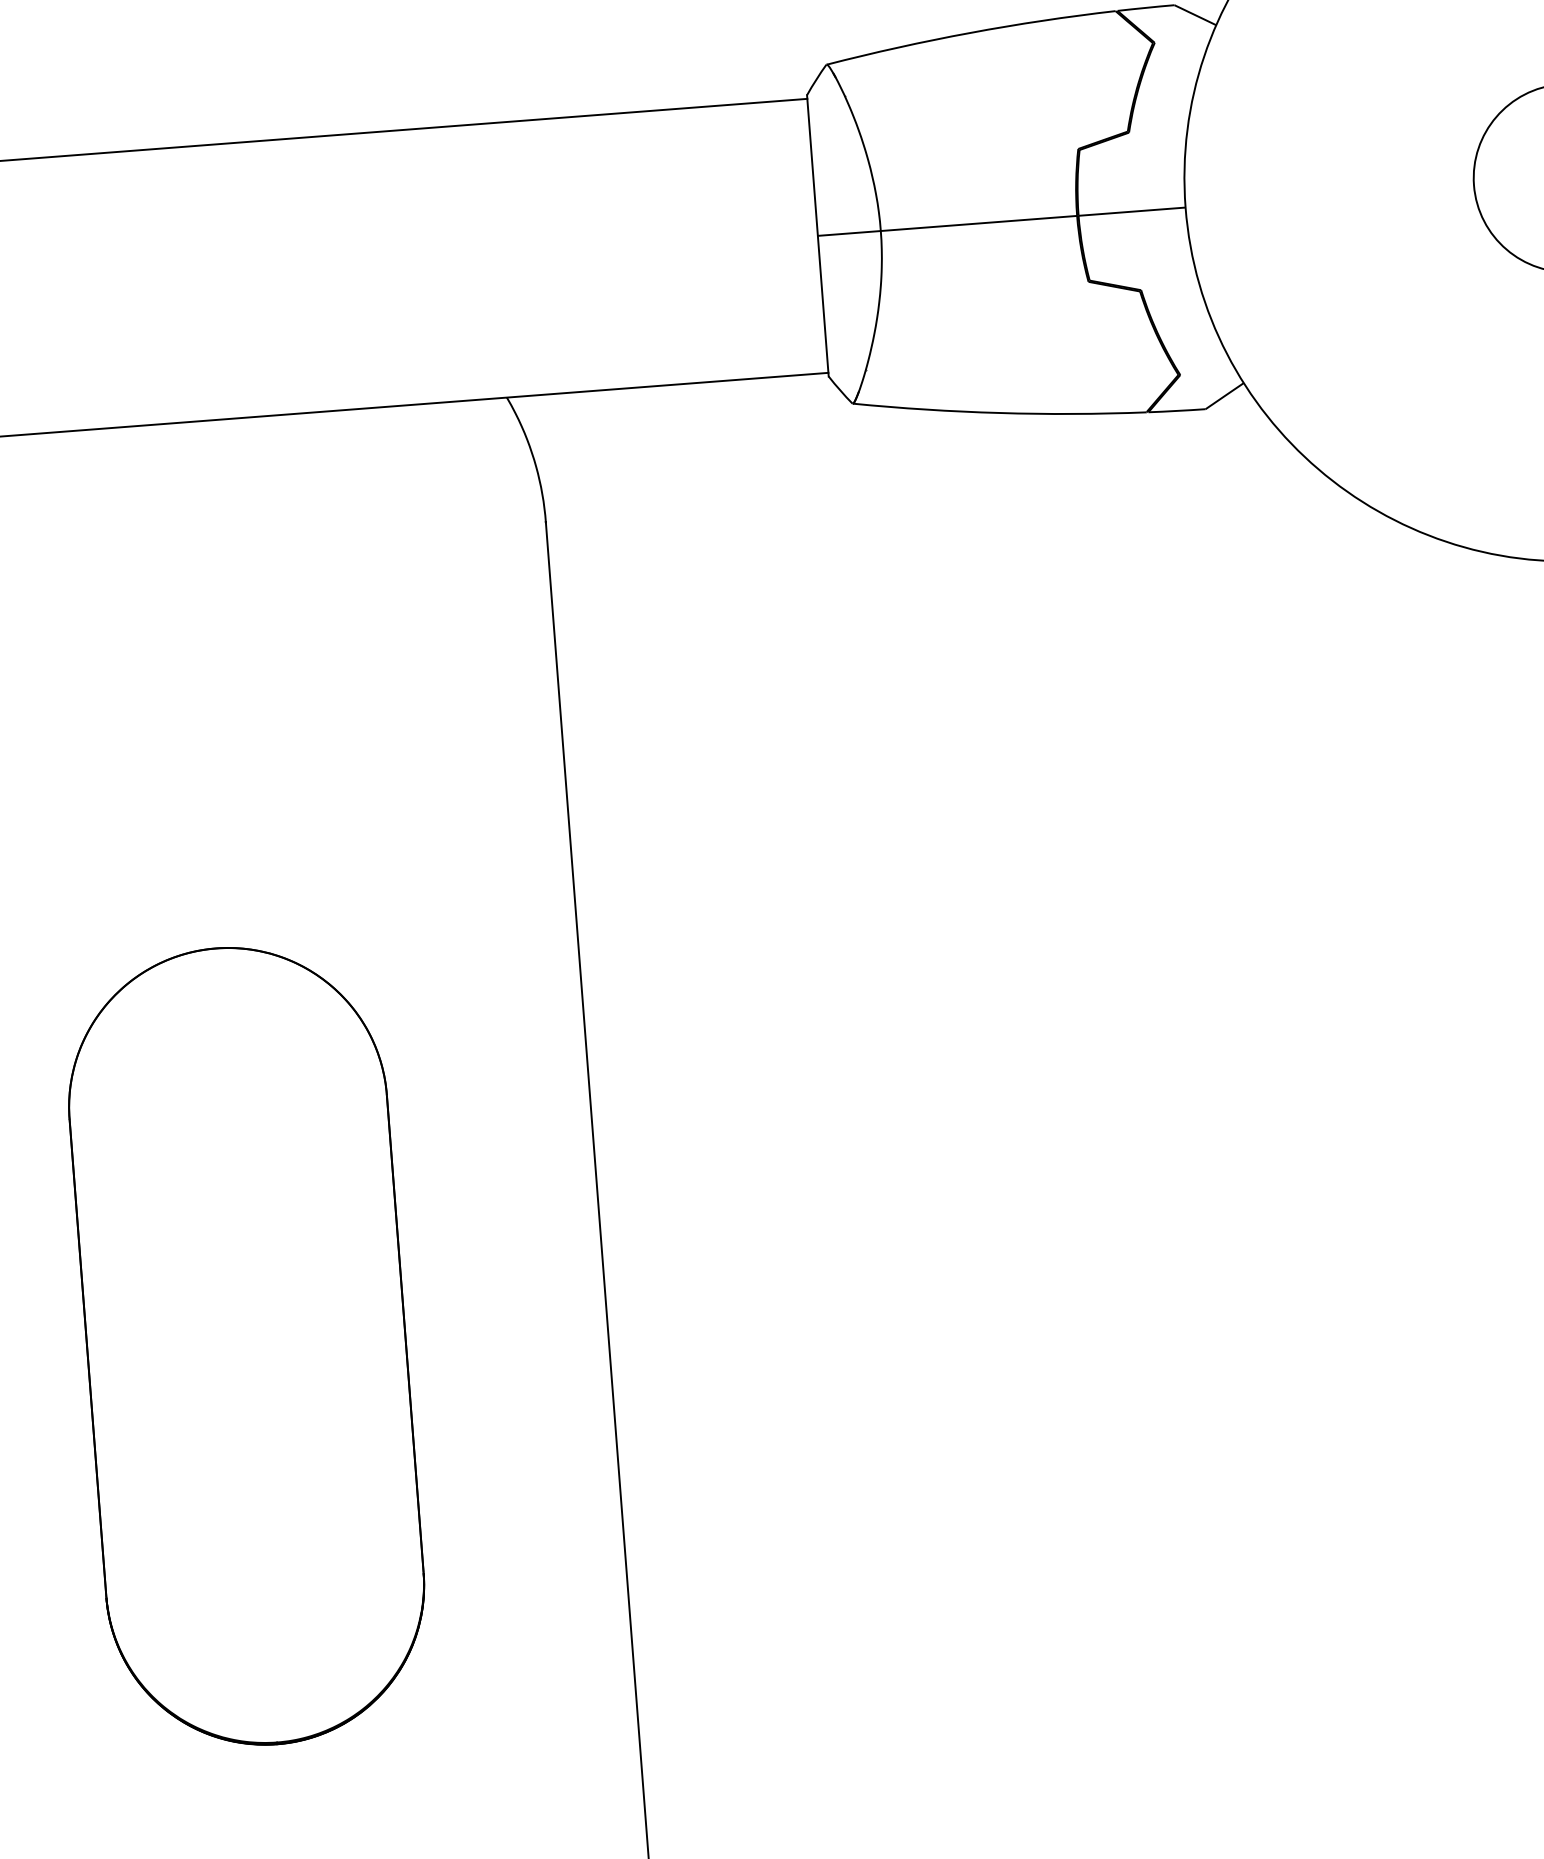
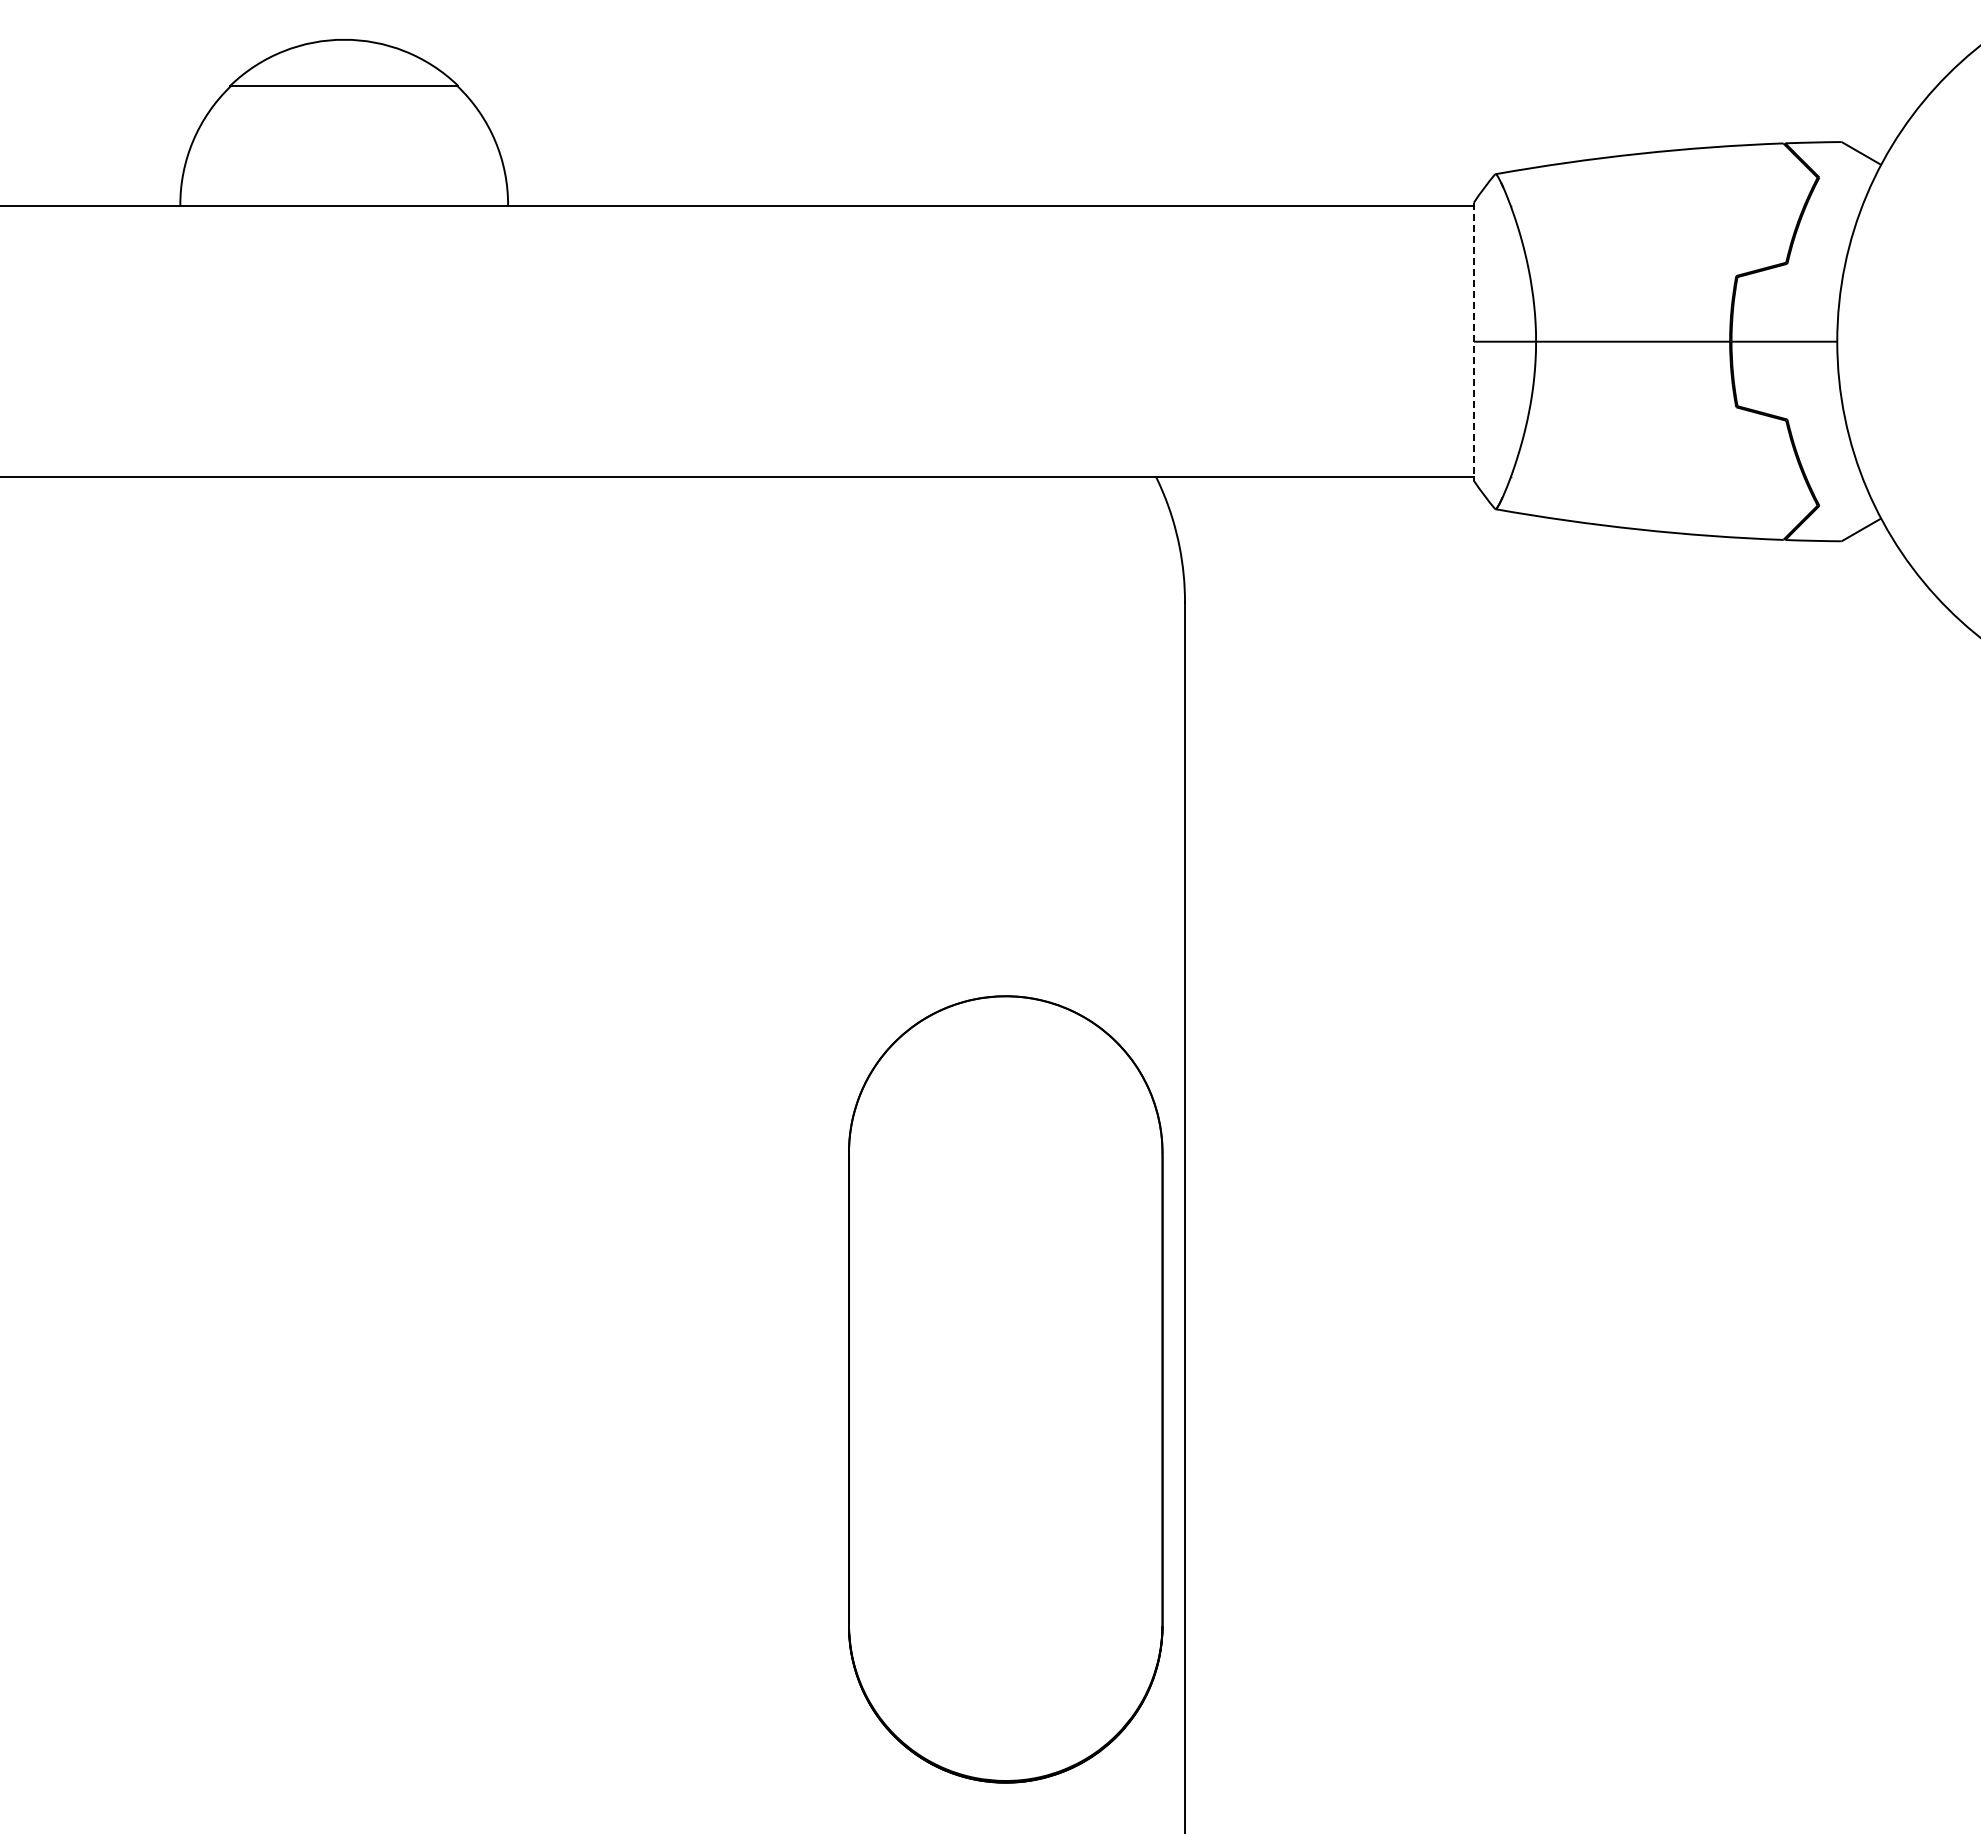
line: (817, 235) -> (1473, 341), solid -> dashed
part: (246, 1346) -> (1005, 1389), moved

